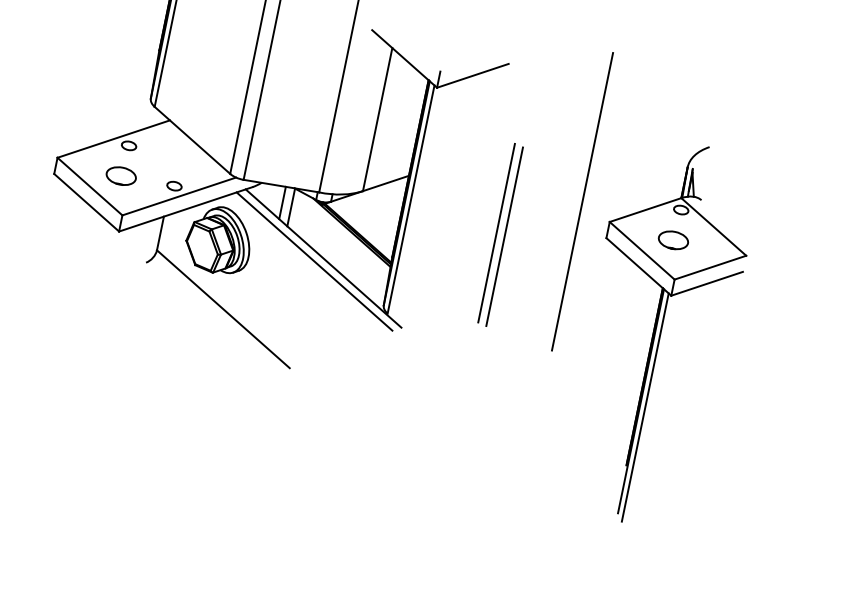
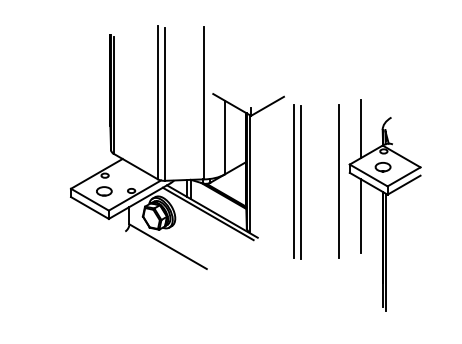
line: (644, 156) -> (360, 128), added
line: (580, 201) -> (338, 181), moved
part: (501, 234) -> (297, 181), size x1.67
line: (610, 325) -> (360, 215), added

